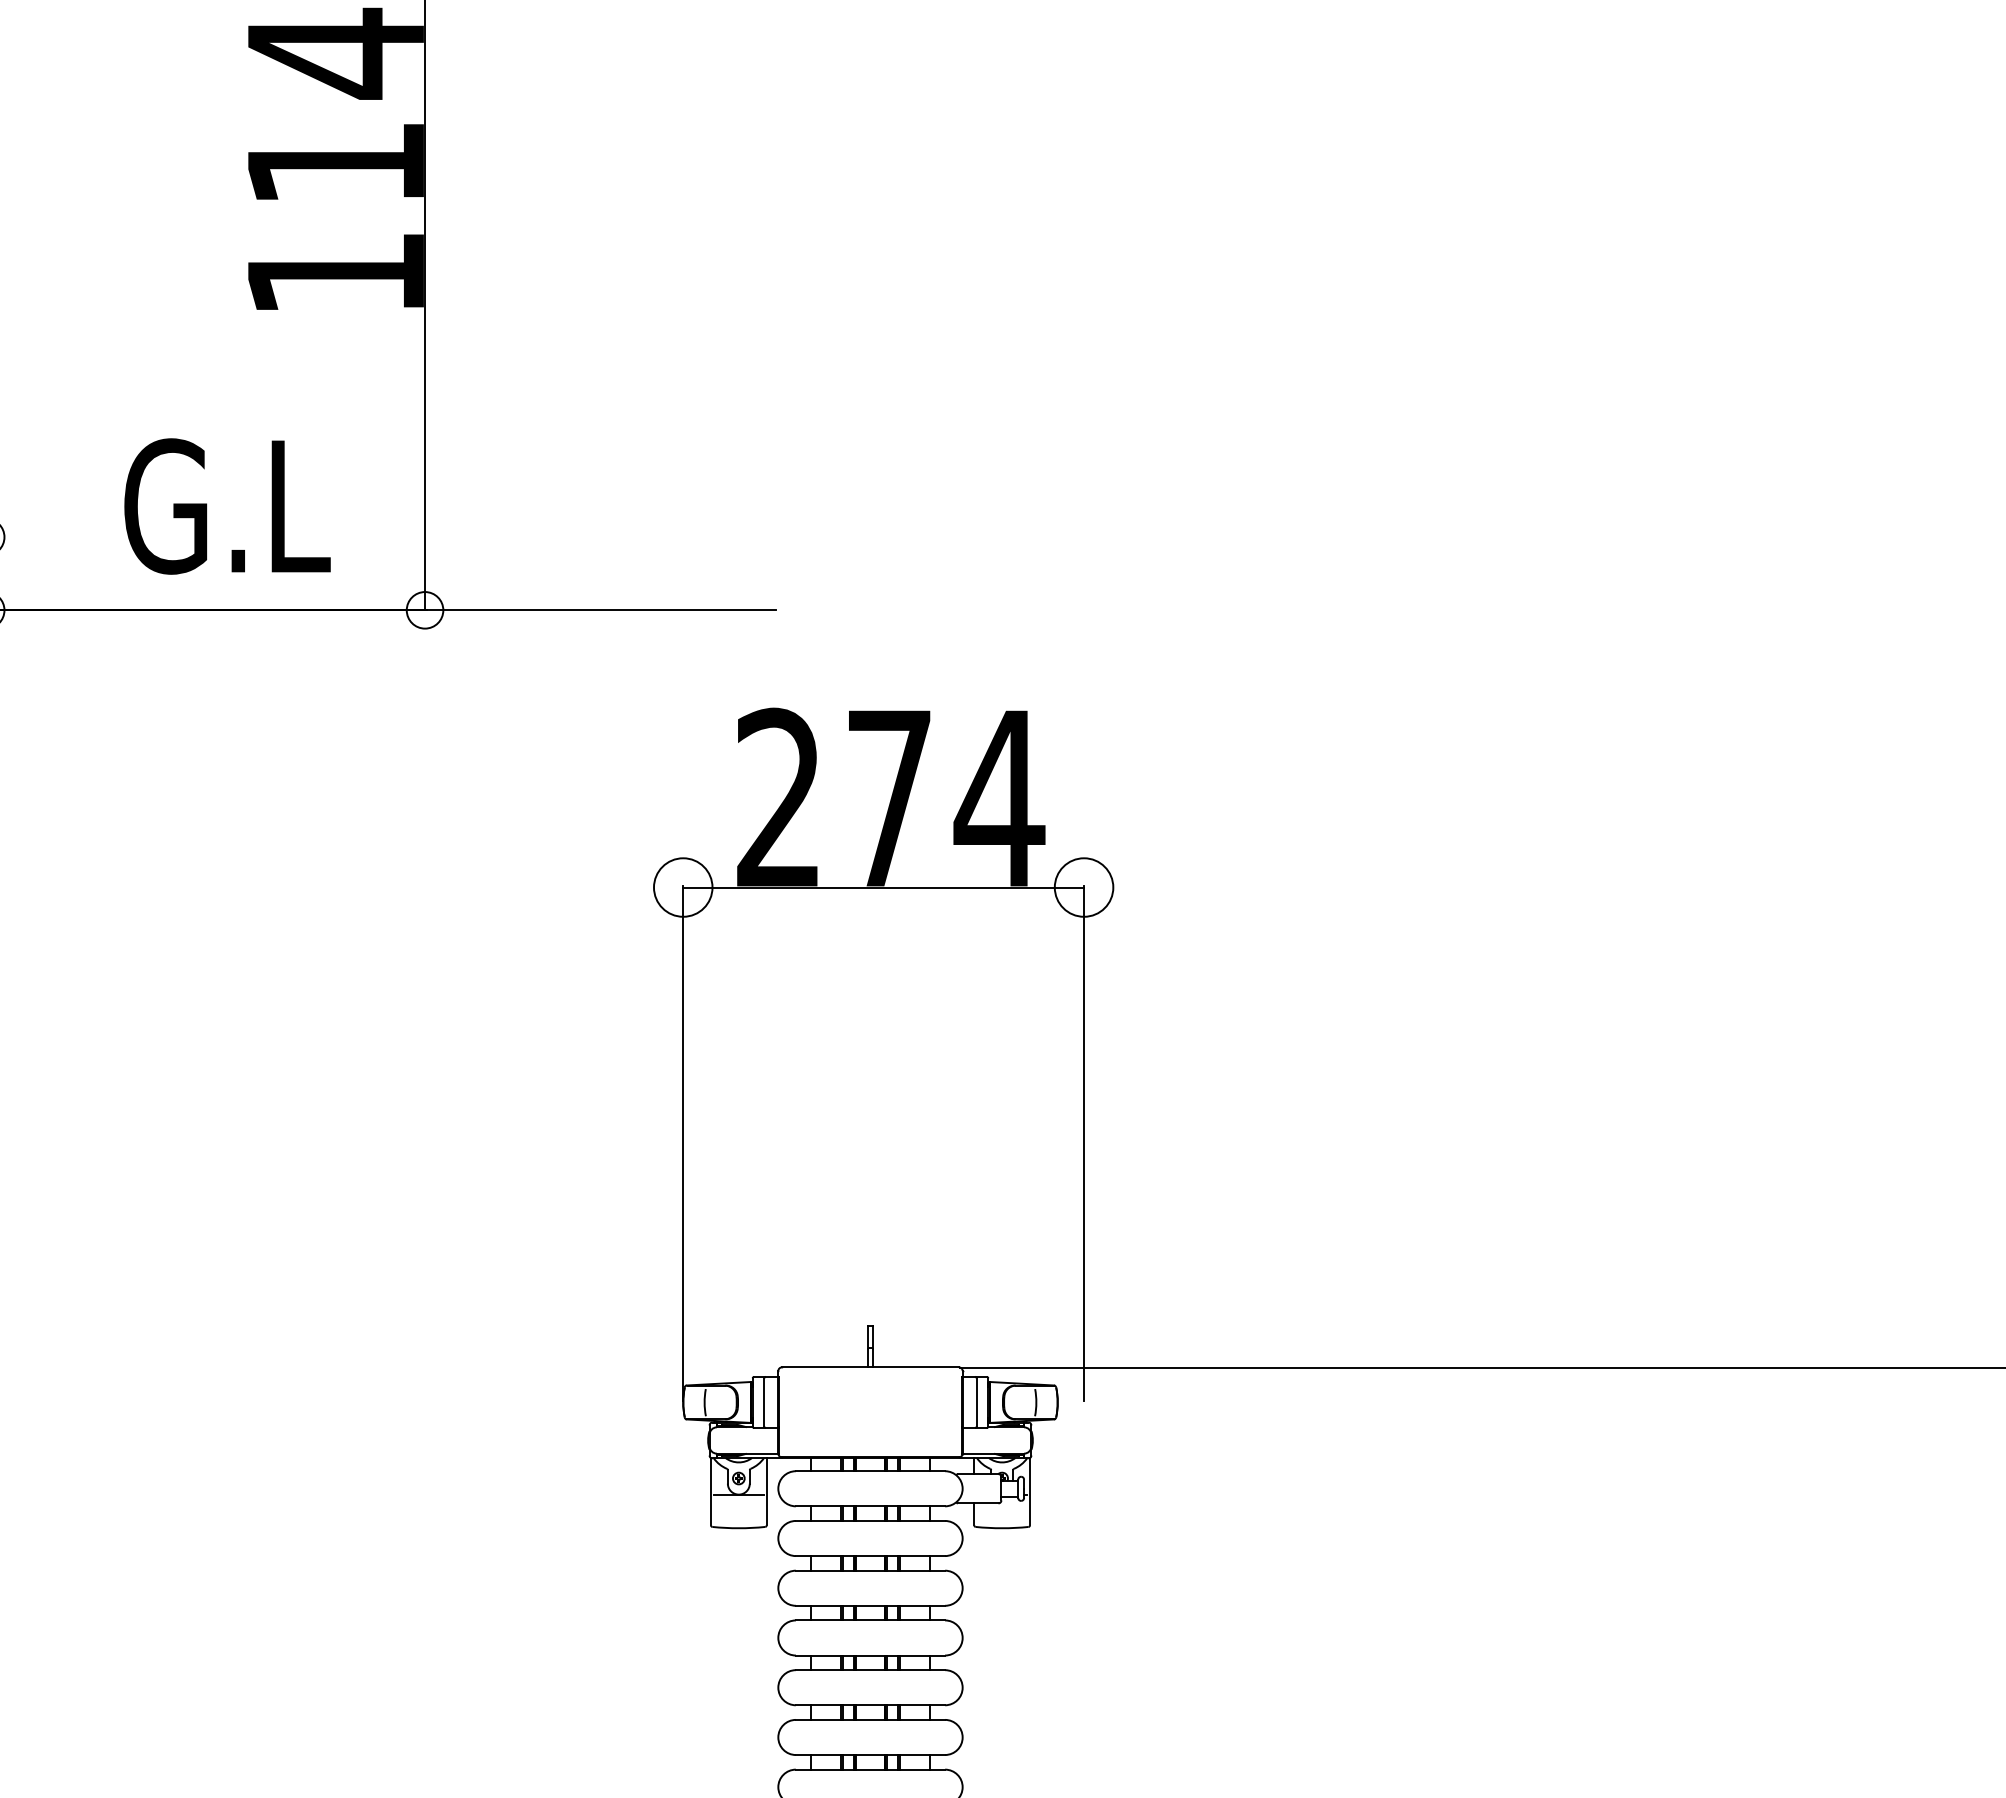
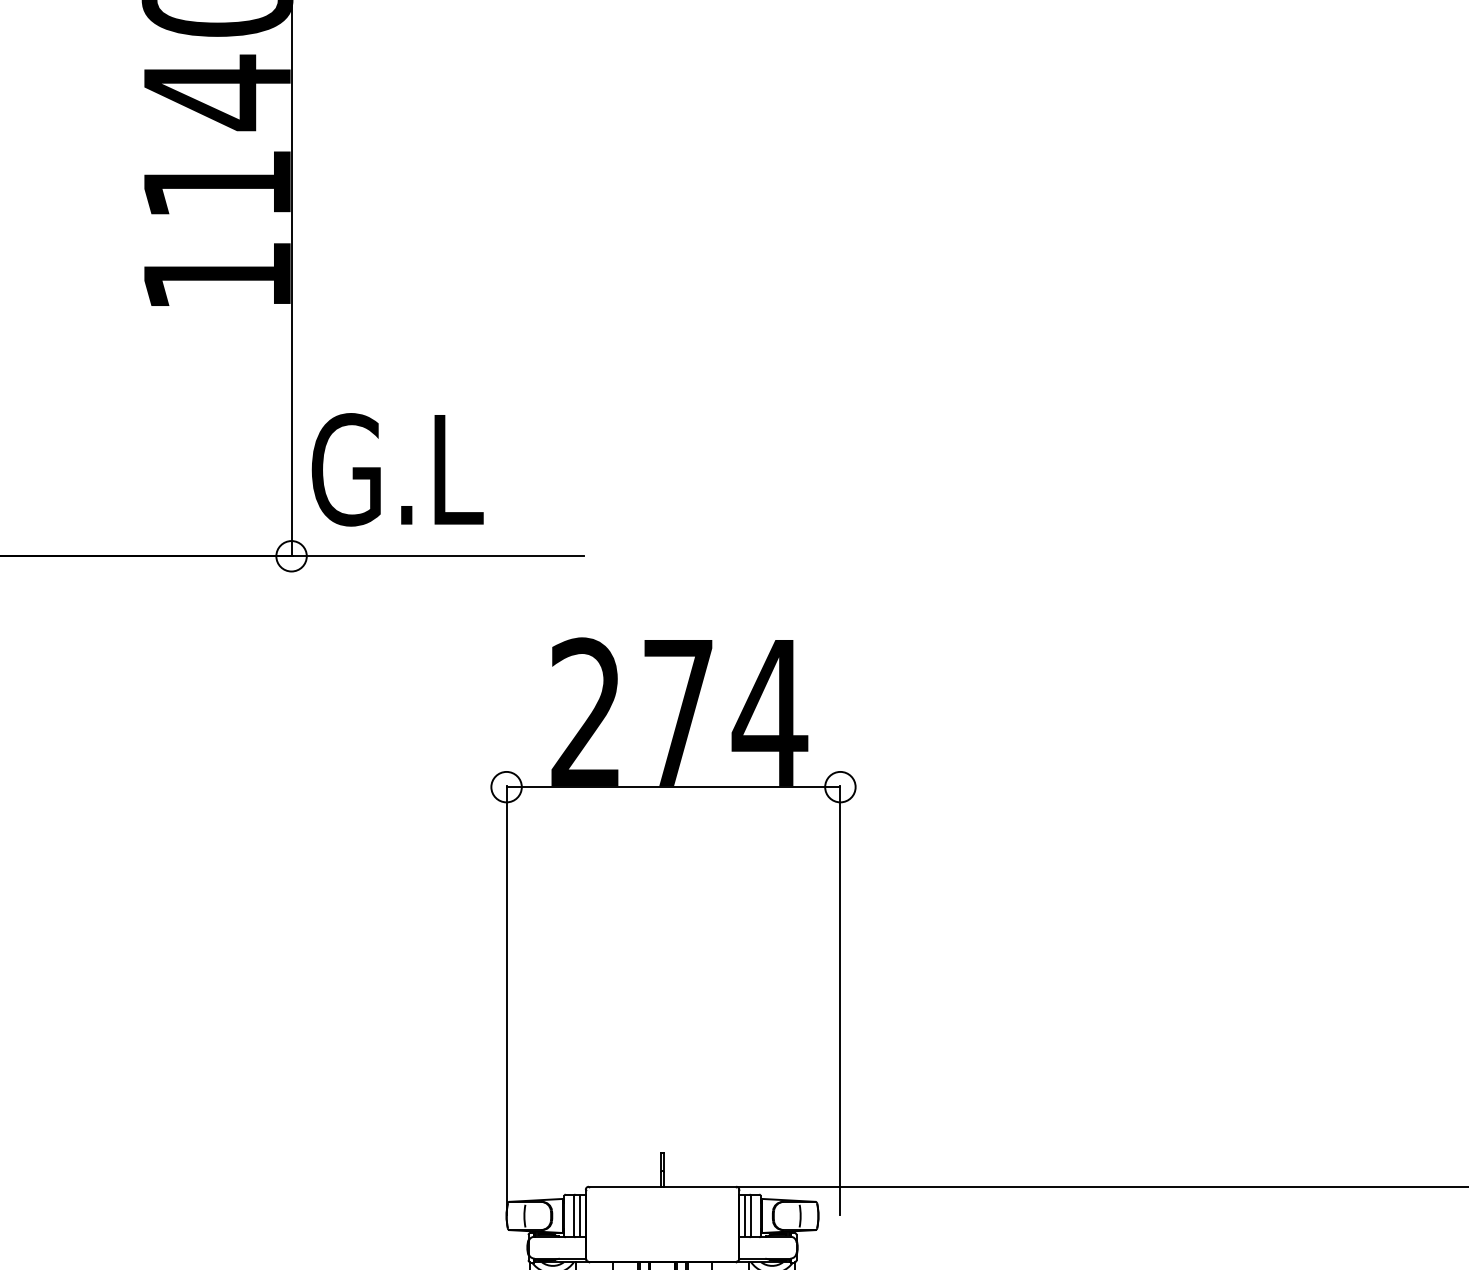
text: (227, 506) -> (397, 469), moved
circle: (682, 887) -> (505, 787), size x0.62
circle: (1083, 887) -> (839, 787), size x0.62
line: (771, 1402) -> (580, 1216), added
line: (969, 1402) -> (744, 1216), added

